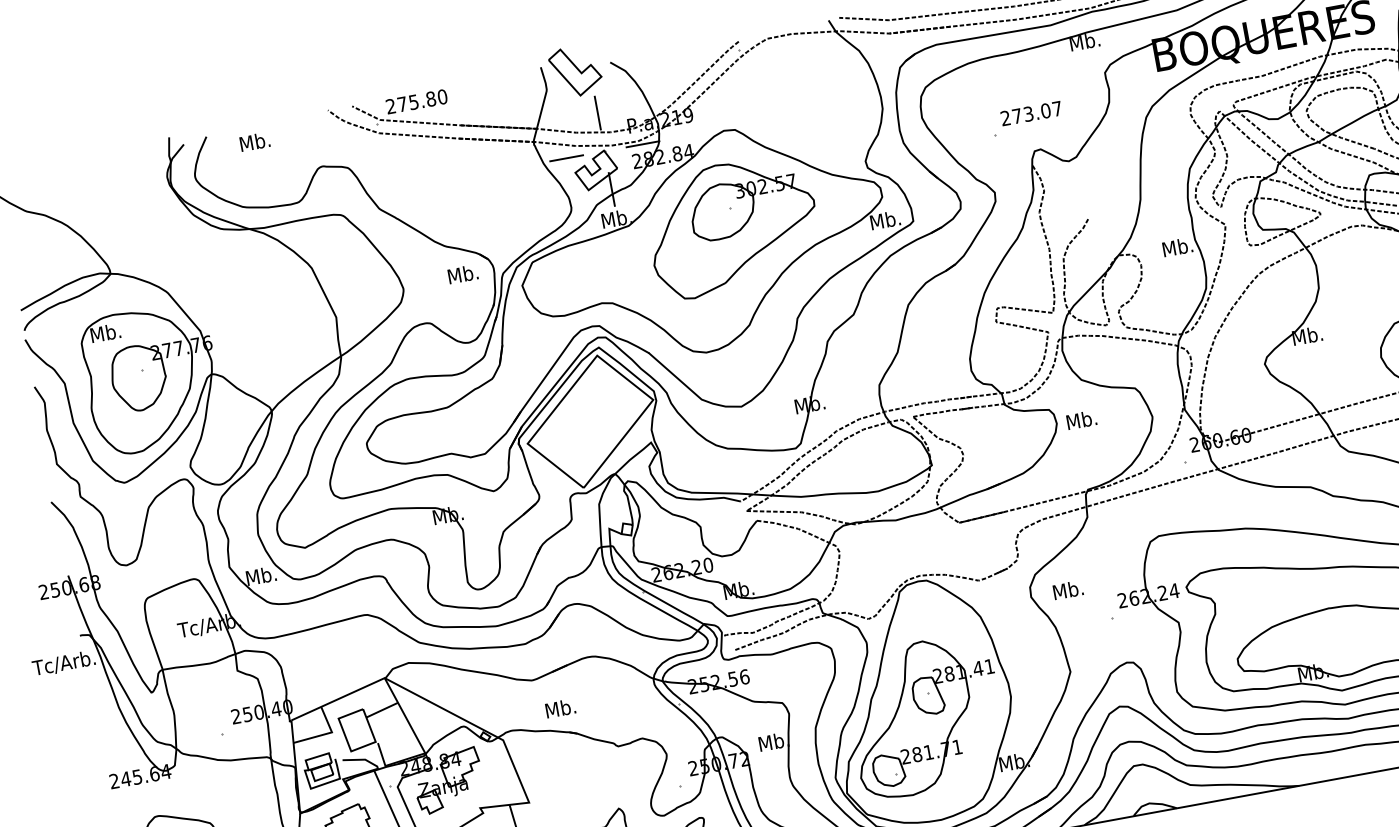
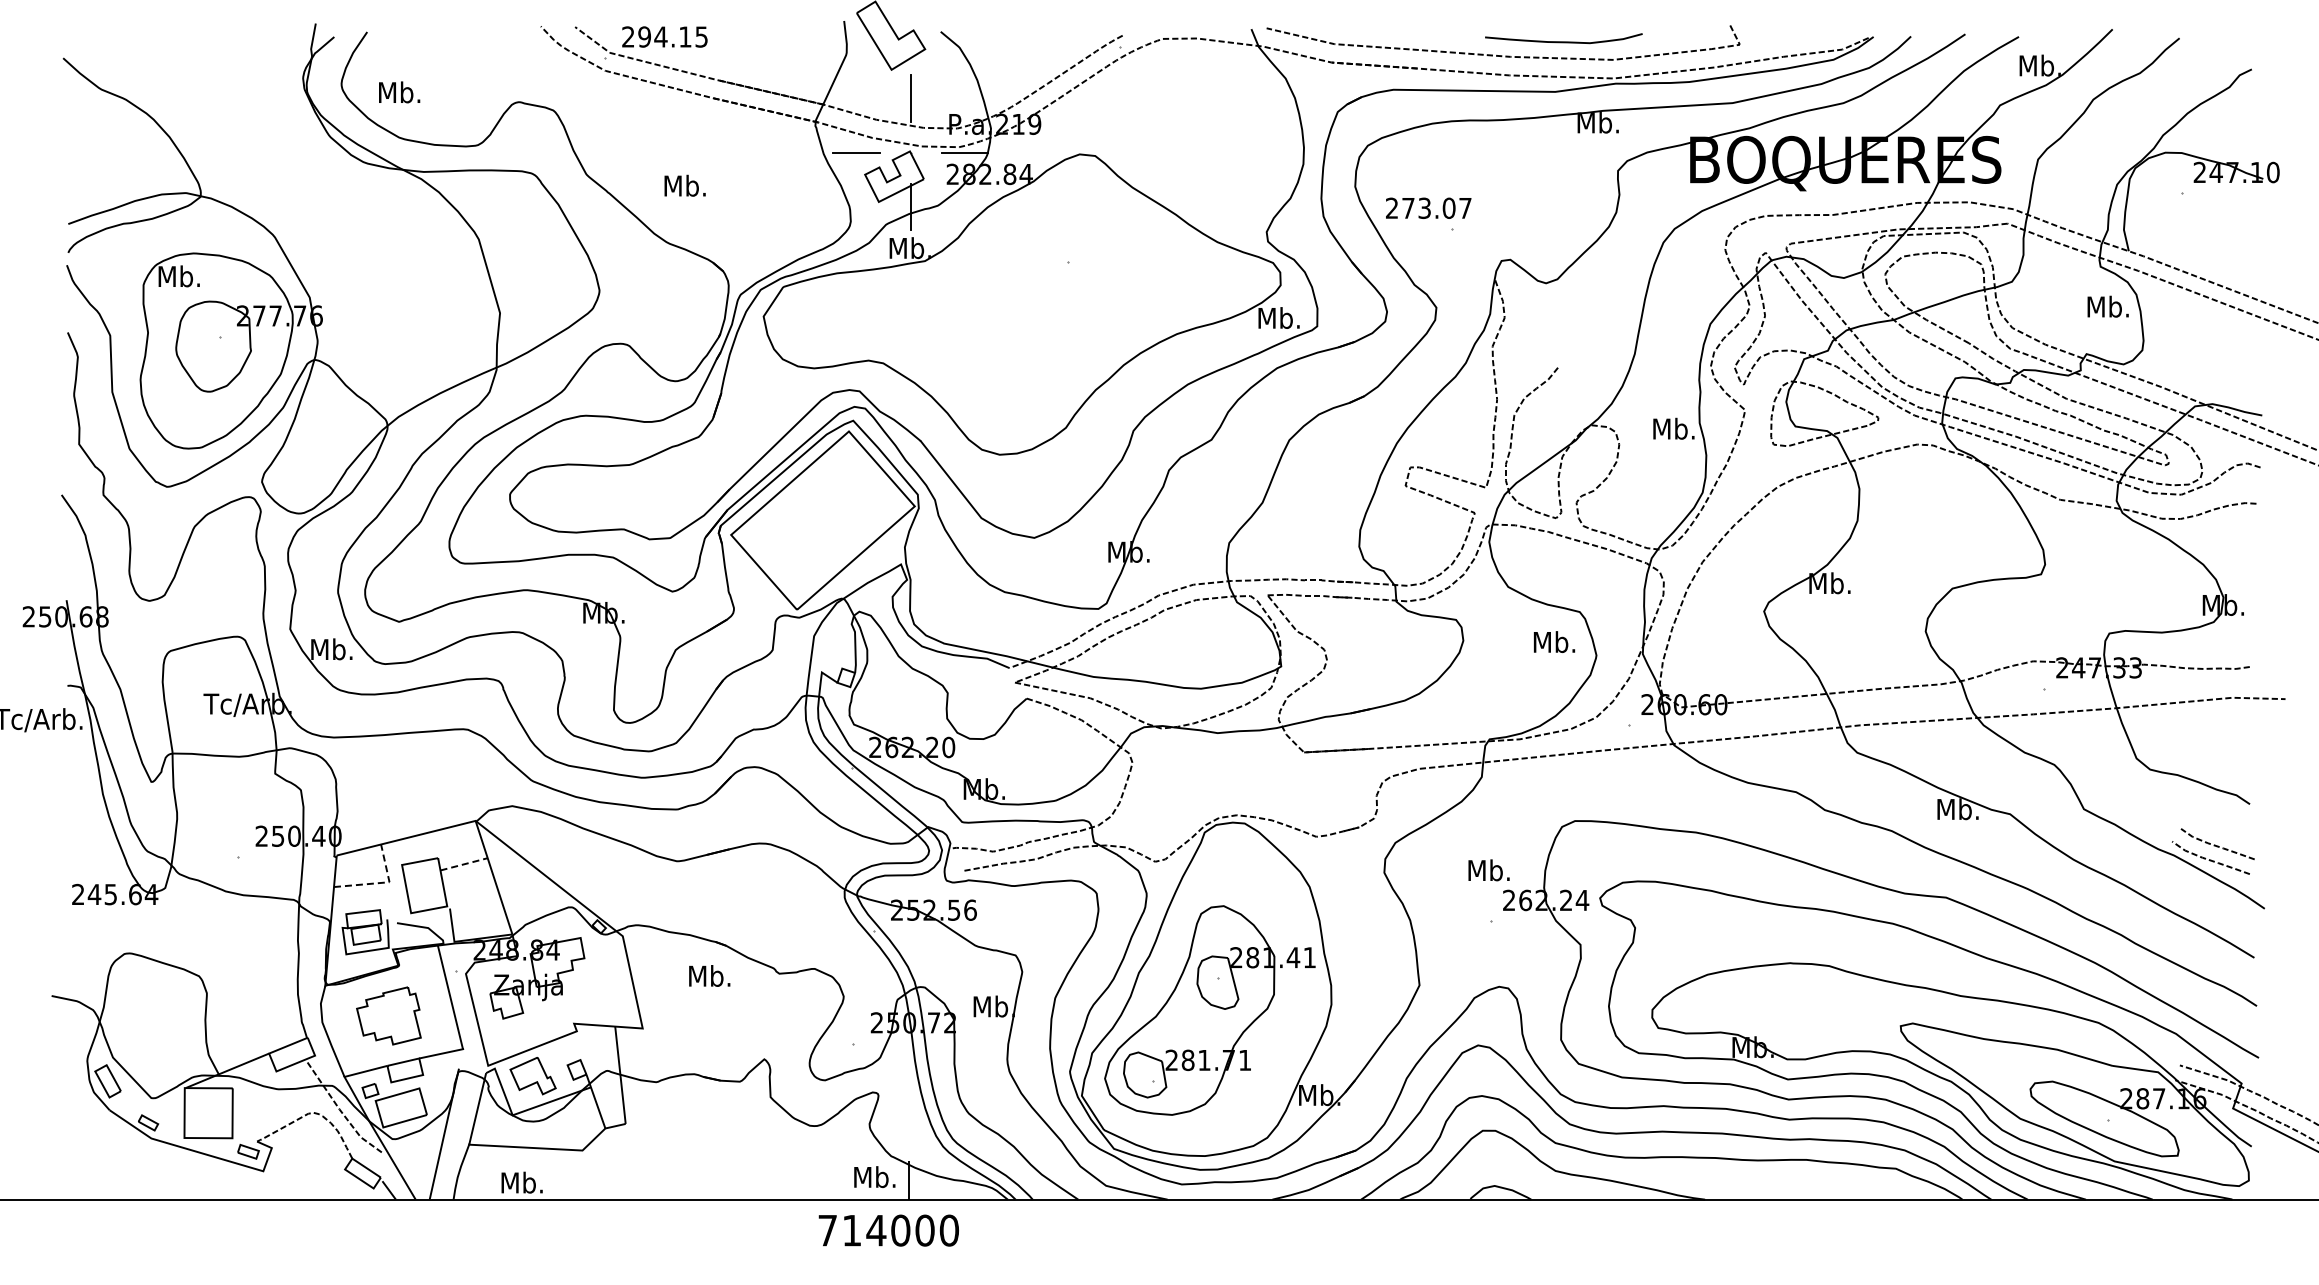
text: (422, 100) -> (673, 36), 275.80 -> 294.15
text: (1031, 113) -> (1428, 207), moved
text: (254, 141) -> (399, 92), moved
part: (732, 226) -> (1067, 288), removed
text: (462, 274) -> (684, 185), moved
text: (1081, 419) -> (1554, 641), moved
text: (1067, 590) -> (1488, 870), moved
text: (560, 708) -> (709, 975), moved
line: (382, 710) -> (464, 864), solid -> dashed
line: (326, 733) -> (381, 882), solid -> dashed

